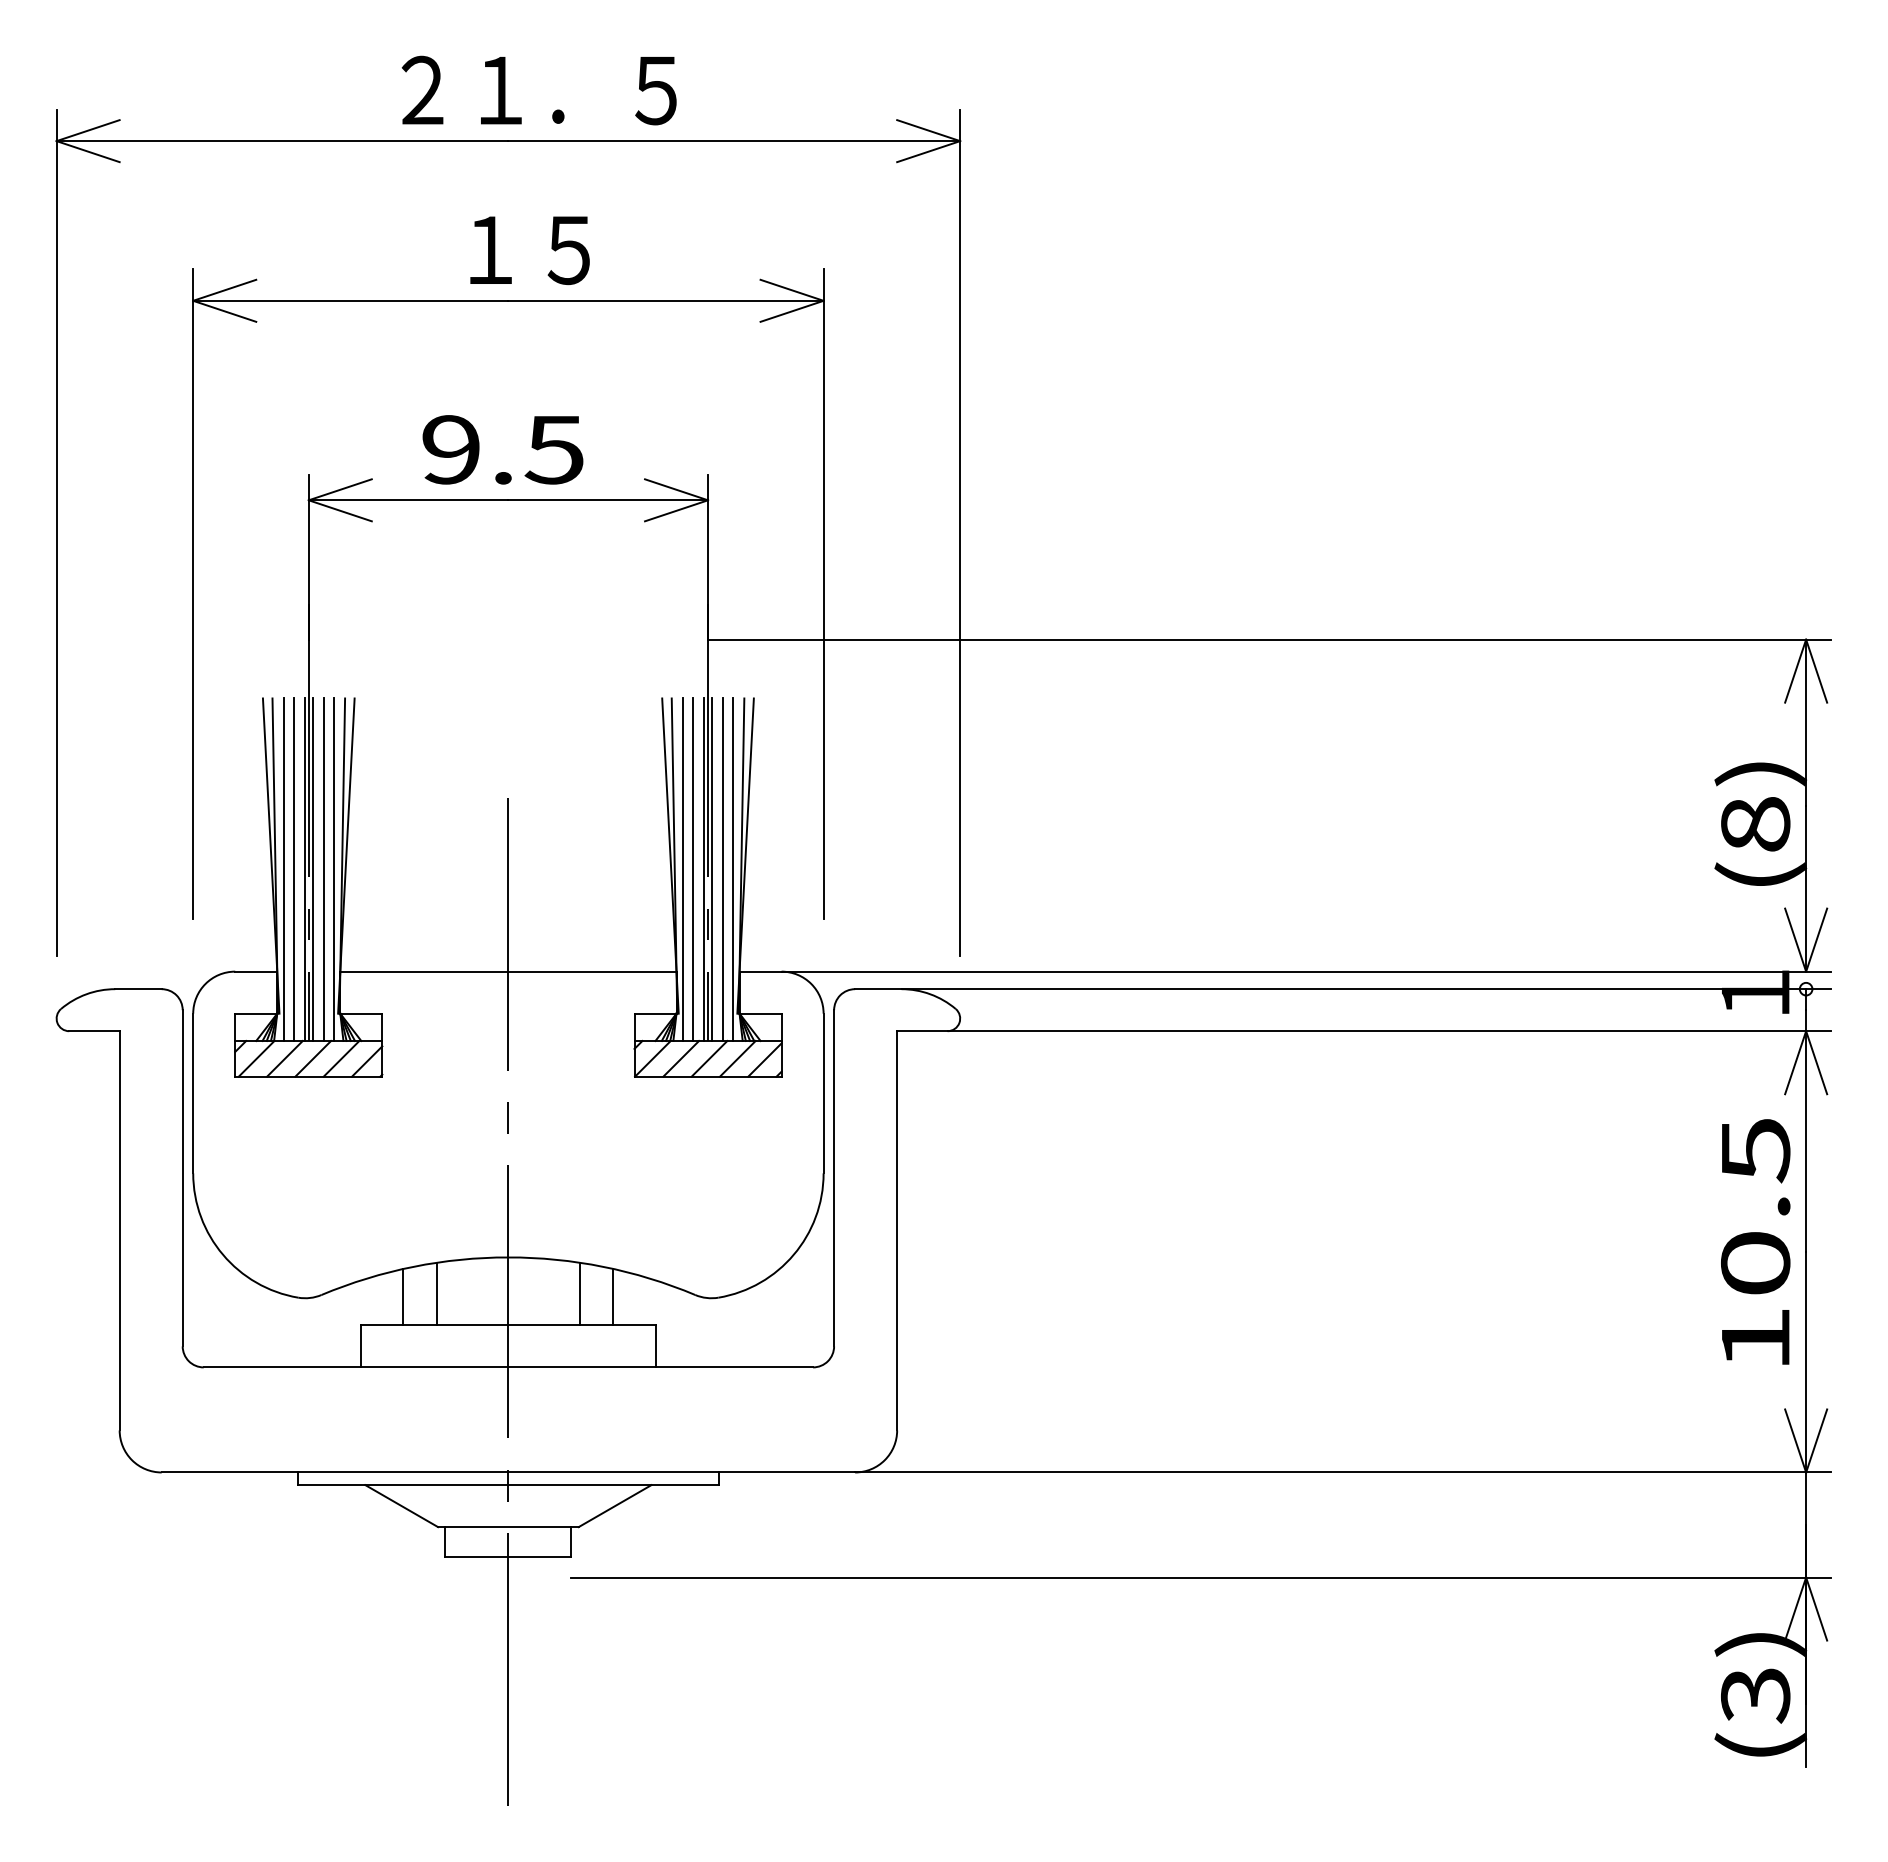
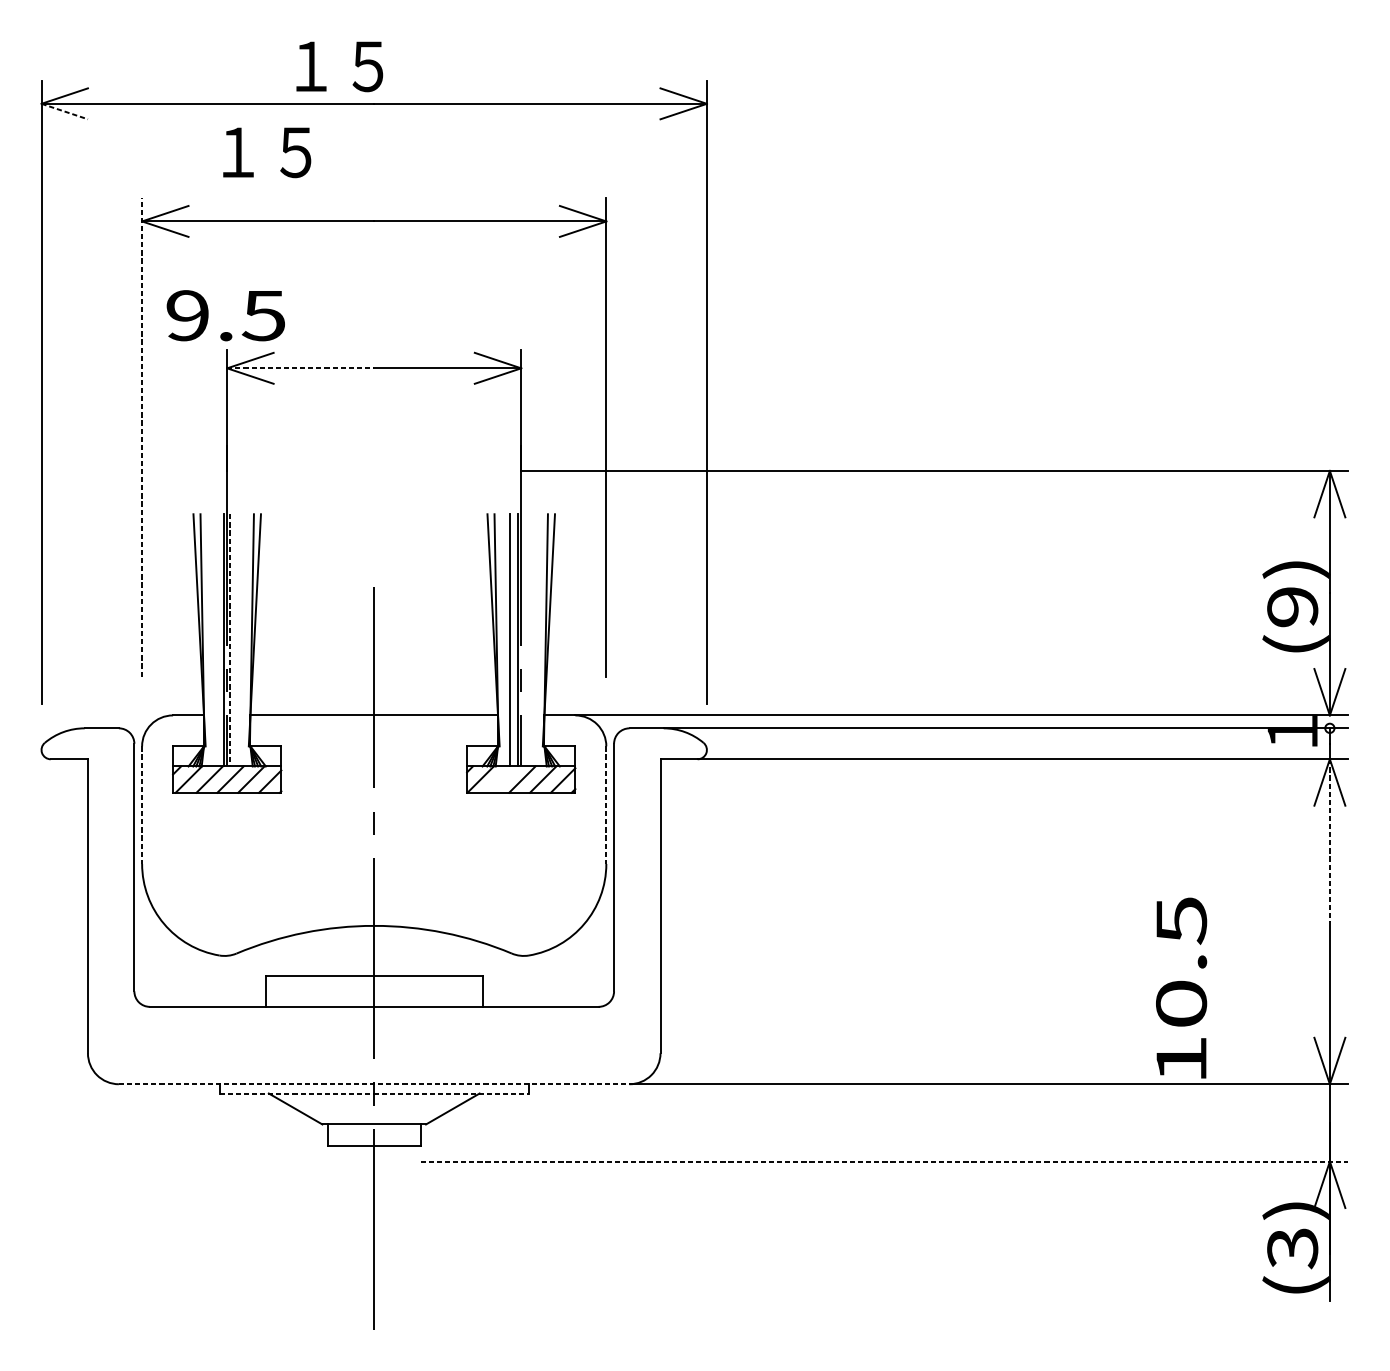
text: (538, 90) -> (396, 66), ２１．５ -> １５
line: (88, 151) -> (65, 111), solid -> dashed
text: (529, 250) -> (266, 152), moved
text: (502, 449) -> (225, 315), moved
line: (408, 500) -> (300, 368), solid -> dashed
line: (193, 594) -> (142, 437), solid -> dashed
text: (1755, 824) -> (1292, 607), (8) -> (9)
line: (283, 869) -> (208, 640), removed
line: (294, 869) -> (216, 640), removed
line: (323, 869) -> (238, 640), removed
line: (334, 869) -> (246, 640), removed
line: (682, 869) -> (502, 640), removed
line: (712, 869) -> (524, 640), removed
line: (722, 869) -> (531, 640), removed
line: (733, 869) -> (539, 640), removed
line: (313, 870) -> (230, 640), solid -> dashed
line: (681, 1058) -> (501, 779), removed
line: (193, 1093) -> (142, 805), solid -> dashed
line: (823, 1093) -> (606, 805), solid -> dashed
line: (1806, 1142) -> (1330, 841), solid -> dashed
text: (1755, 1241) -> (1181, 987), moved
line: (436, 1293) -> (321, 952), removed
line: (579, 1293) -> (426, 952), removed
line: (403, 1296) -> (296, 954), removed
line: (613, 1296) -> (451, 954), removed
line: (508, 1472) -> (374, 1084), solid -> dashed
line: (508, 1485) -> (374, 1093), solid -> dashed
line: (1201, 1577) -> (884, 1161), solid -> dashed

